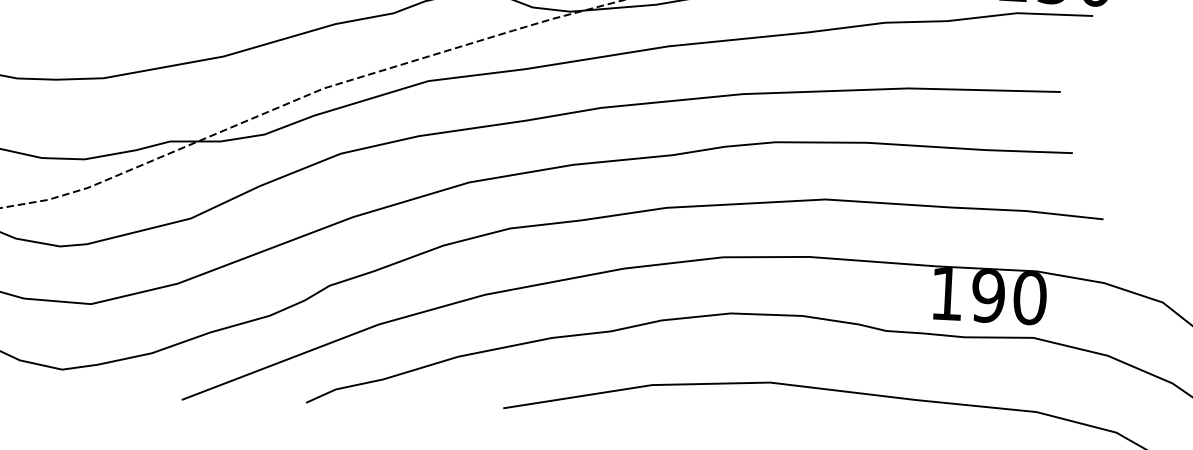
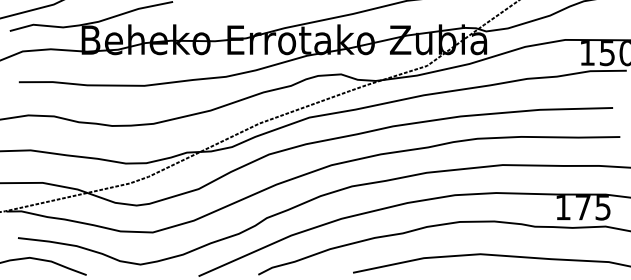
text: (1009, 296) -> (593, 207), 190 -> 175

